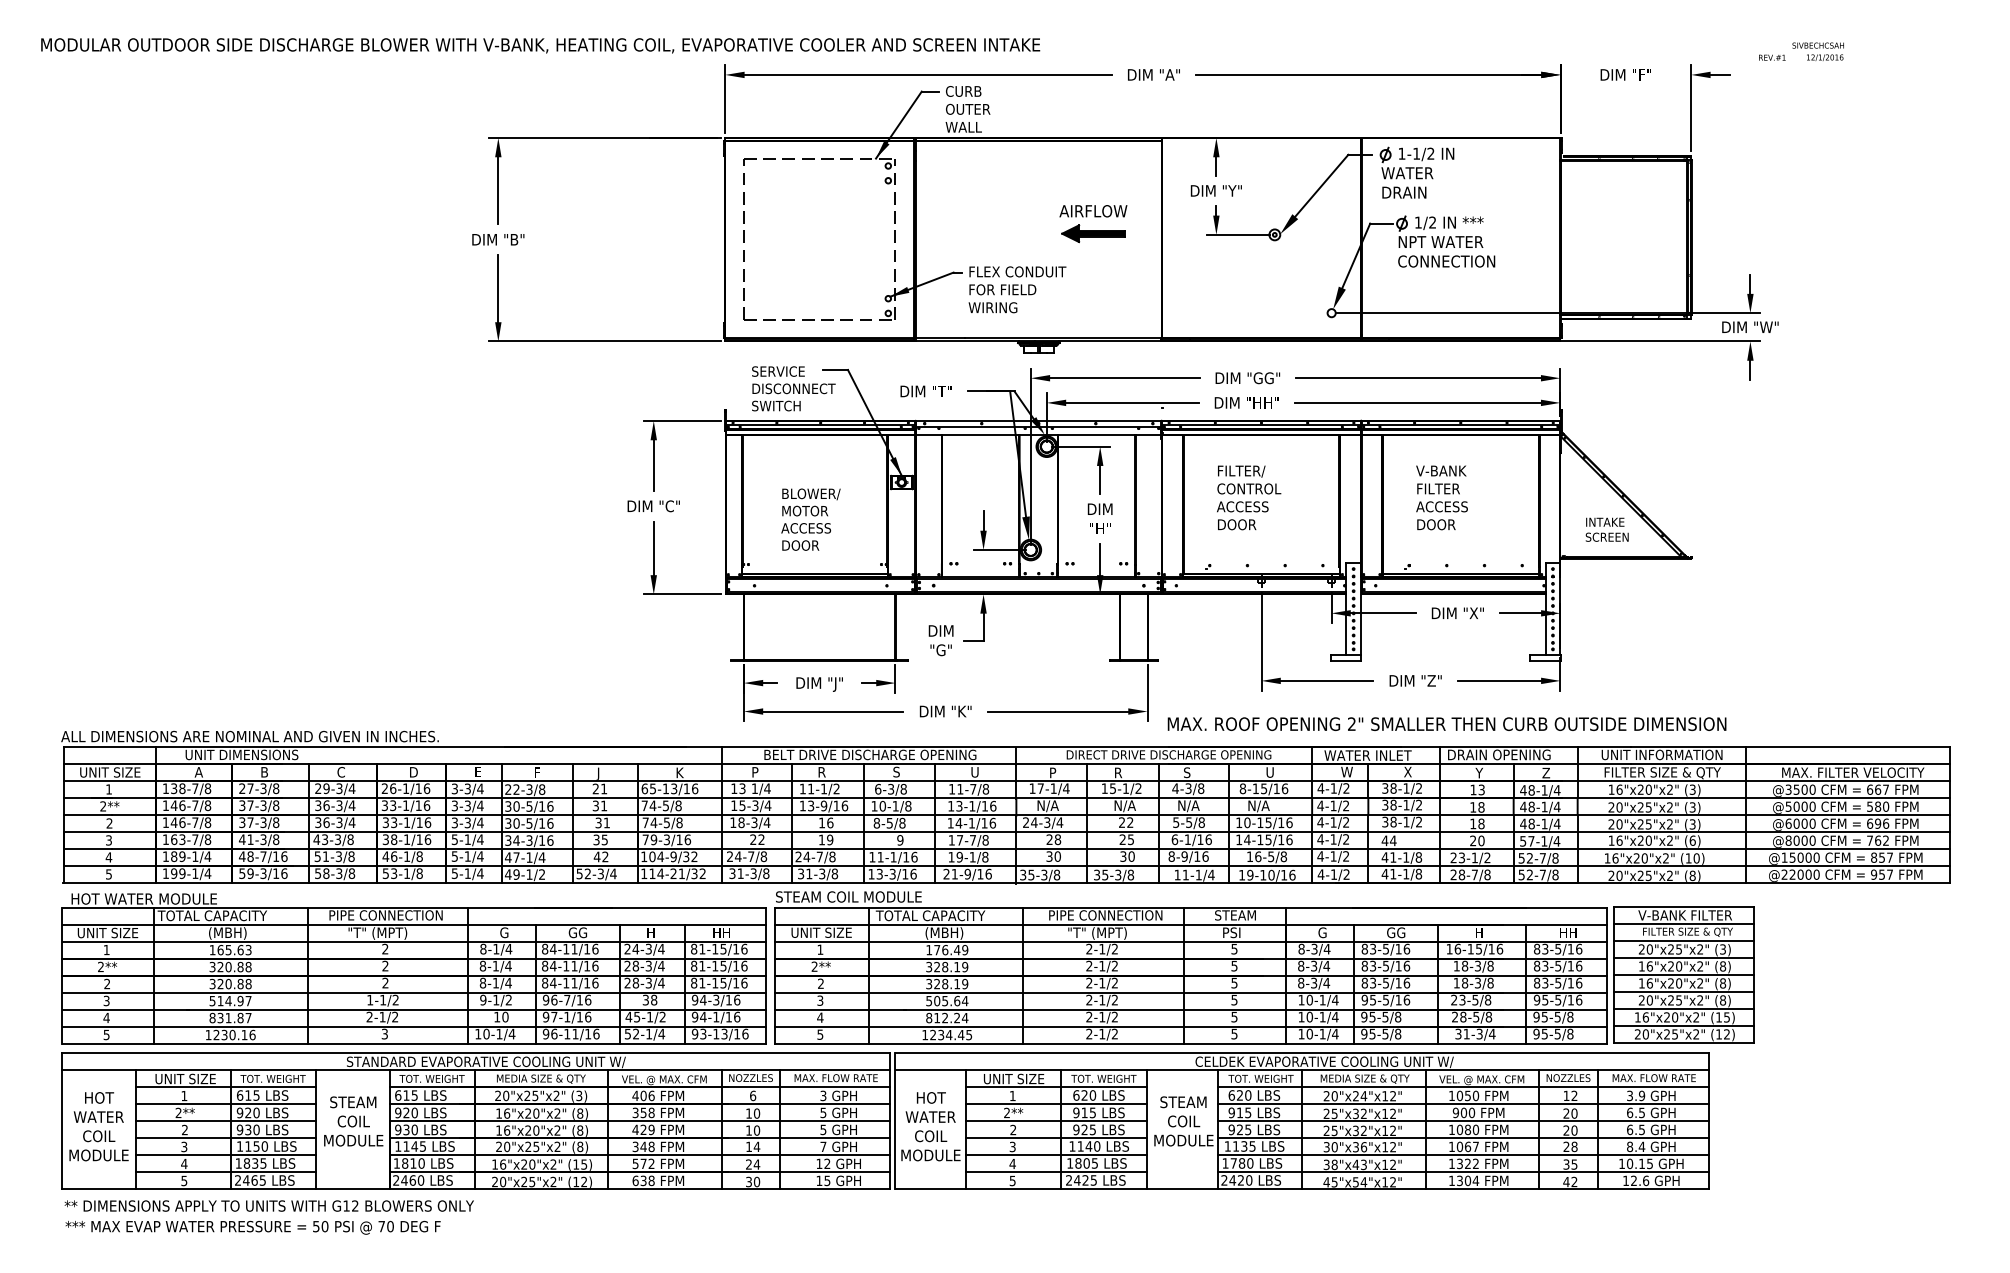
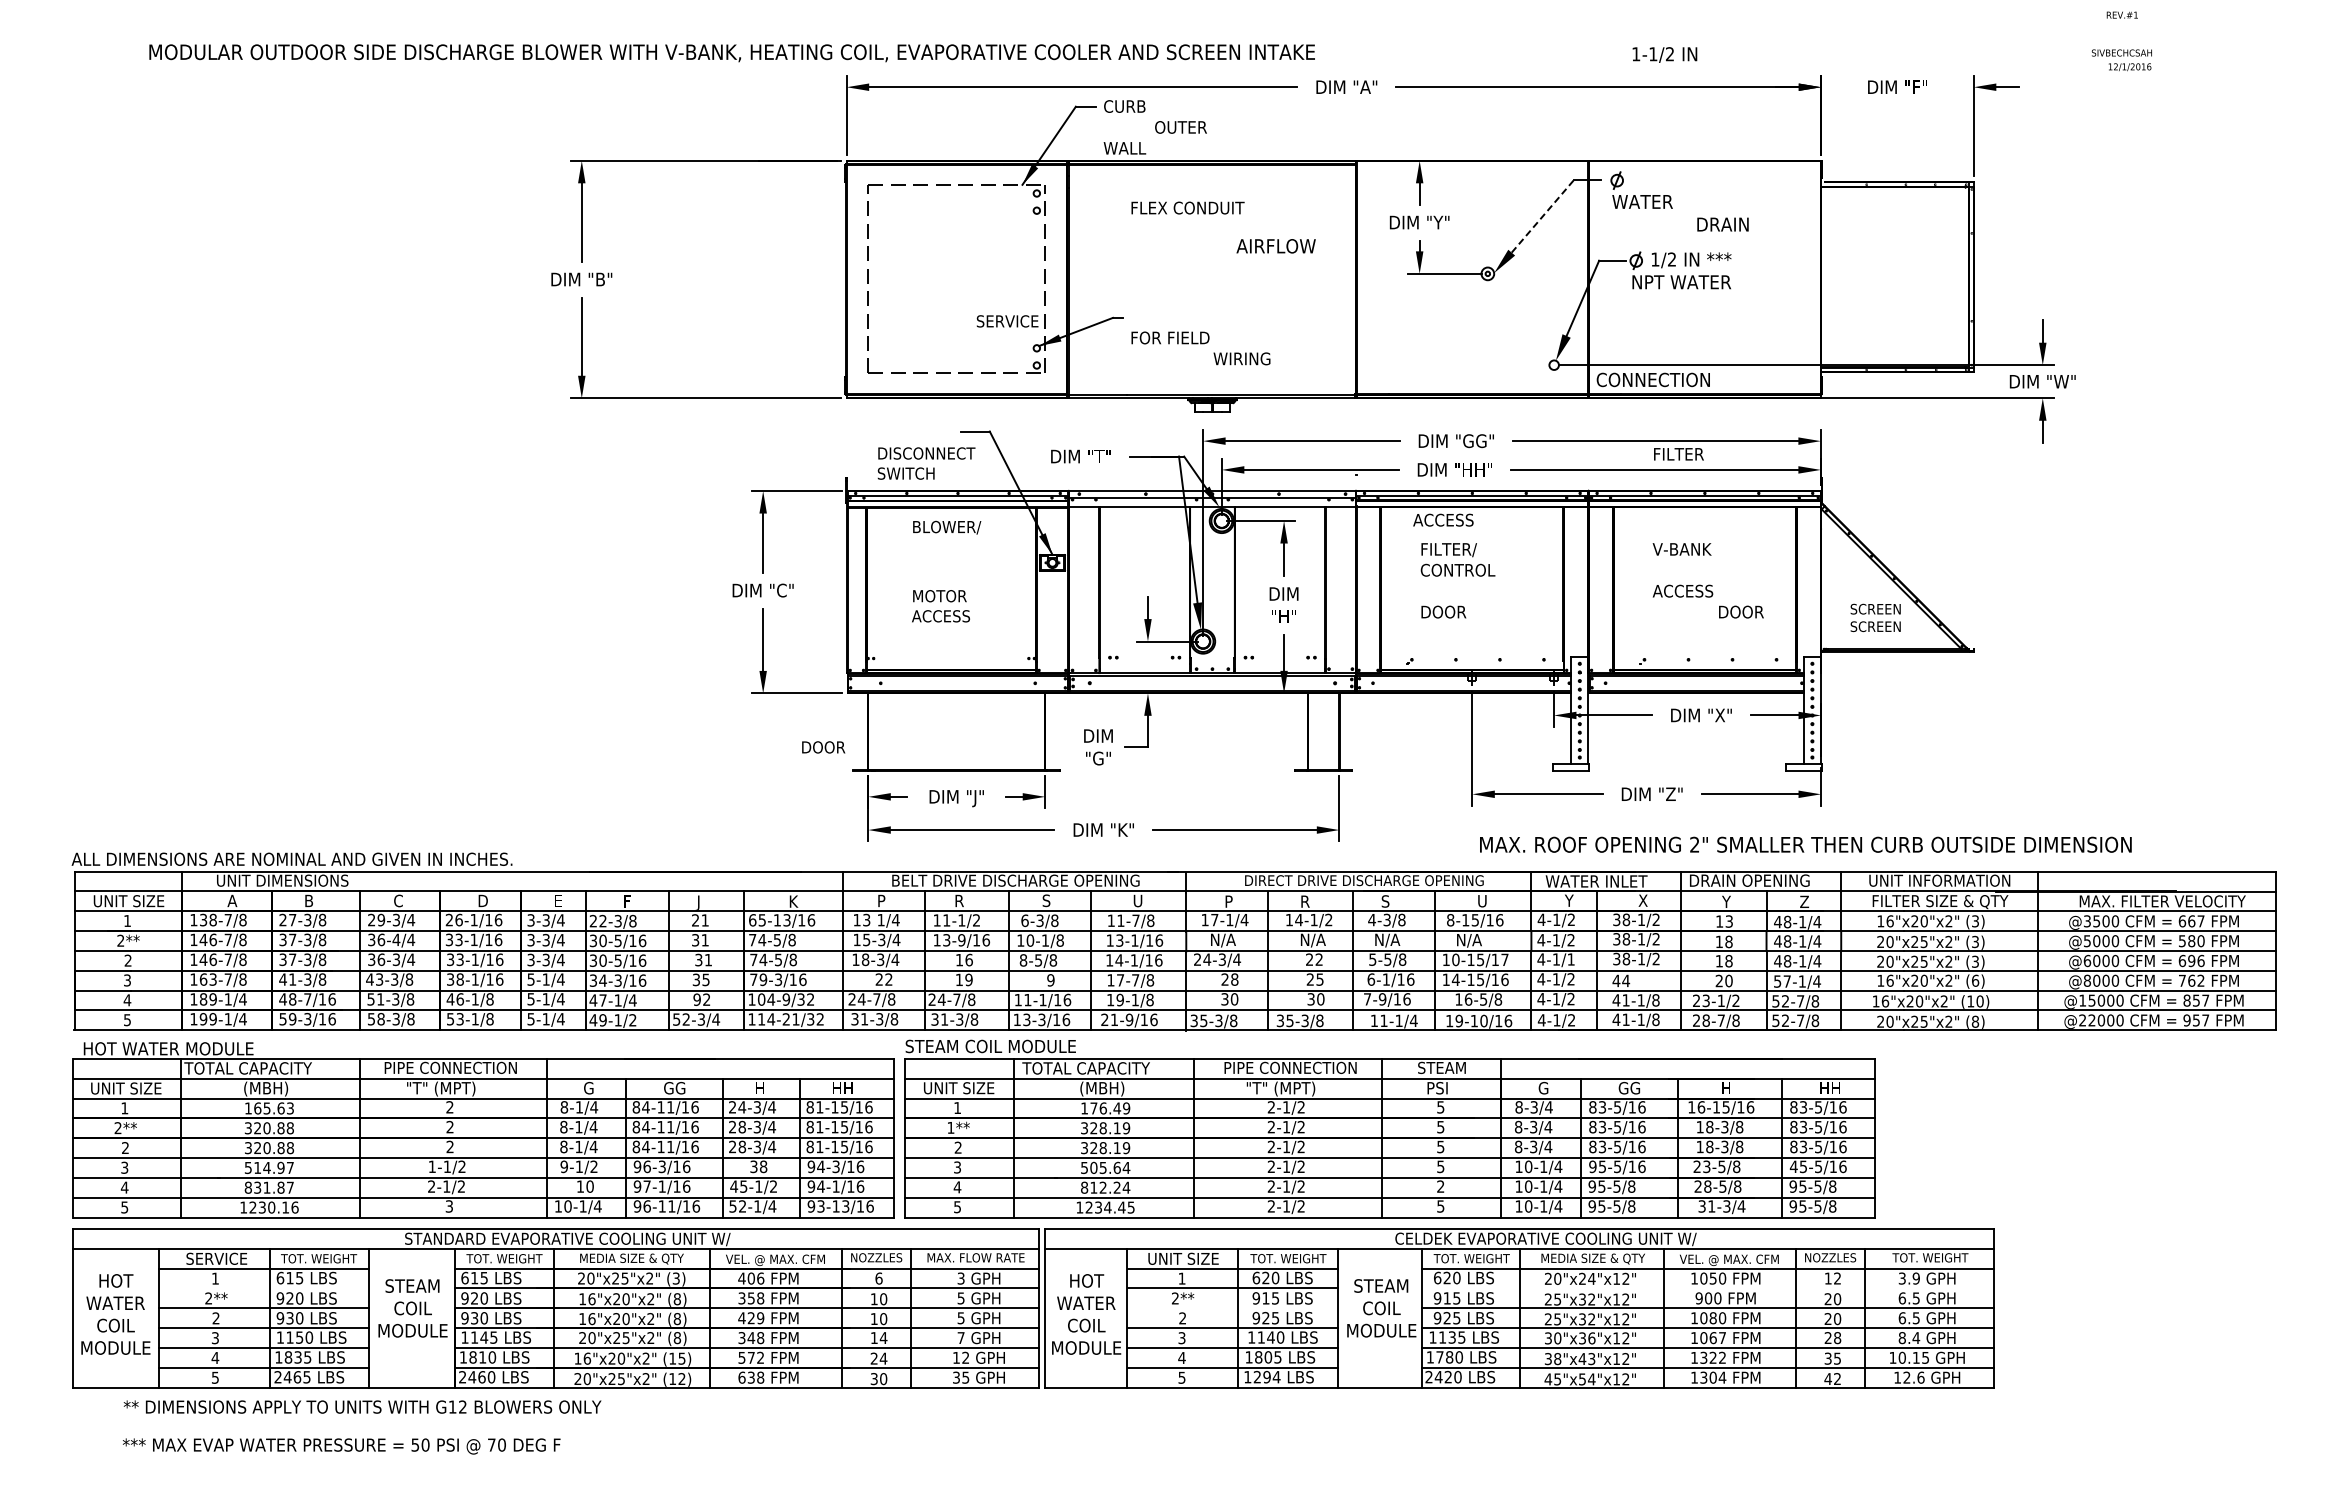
text: (540, 46) -> (731, 53), moved
text: (1771, 57) -> (2121, 14), moved
text: (967, 109) -> (1180, 127), moved
text: (1426, 154) -> (1664, 54), moved
line: (1321, 185) -> (1542, 216), solid -> dashed
text: (1403, 192) -> (1722, 224), moved
part: (1092, 233) -> (1275, 272), removed
text: (1445, 261) -> (1652, 379), moved
text: (1017, 271) -> (1187, 207), moved
text: (992, 307) -> (1241, 358), moved
text: (778, 371) -> (1007, 321), moved
text: (1438, 489) -> (1678, 454), moved
text: (811, 494) -> (947, 527), moved
text: (1242, 506) -> (1443, 519), moved
text: (1607, 521) -> (1875, 608), INTAKE -> SCREEN
text: (1436, 524) -> (1741, 611), moved
text: (800, 545) -> (823, 747), moved
text: (1446, 723) -> (1805, 844), moved
text: (1346, 771) -> (1571, 900), W -> Y
text: (1112, 789) -> (1298, 920), 15-1/2 -> 14-1/2
text: (339, 805) -> (396, 939), 36-3/4 -> 36-4/4
text: (1289, 822) -> (1504, 959), 10-15/16 -> 10-15/17
text: (1345, 822) -> (1570, 959), 4-1/2 -> 4-1/1
text: (597, 856) -> (697, 999), 42 -> 92
text: (1171, 856) -> (1367, 999), 8-9/16 -> 7-9/16
text: (814, 966) -> (950, 1127), 2** -> 1**
part: (1684, 975) -> (1965, 1137), removed
text: (566, 999) -> (661, 1166), 96-7/16 -> 96-3/16
text: (1536, 999) -> (1793, 1166), 95-5/16 -> 45-5/16
text: (1234, 1017) -> (1440, 1186), 5 -> 2
text: (1654, 1077) -> (1930, 1257), MAX. FLOW RATE -> TOT. WEIGHT
text: (185, 1078) -> (216, 1258), UNIT SIZE -> SERVICE
line: (225, 1104) -> (263, 1288), removed
line: (1463, 1104) -> (1707, 1288), removed
line: (1055, 1121) -> (1232, 1308), removed
text: (1081, 1179) -> (1262, 1376), 2425 -> 1294
text: (819, 1180) -> (956, 1377), 15 -> 35
text: (269, 1205) -> (362, 1406), moved
text: (252, 1227) -> (341, 1446), moved

